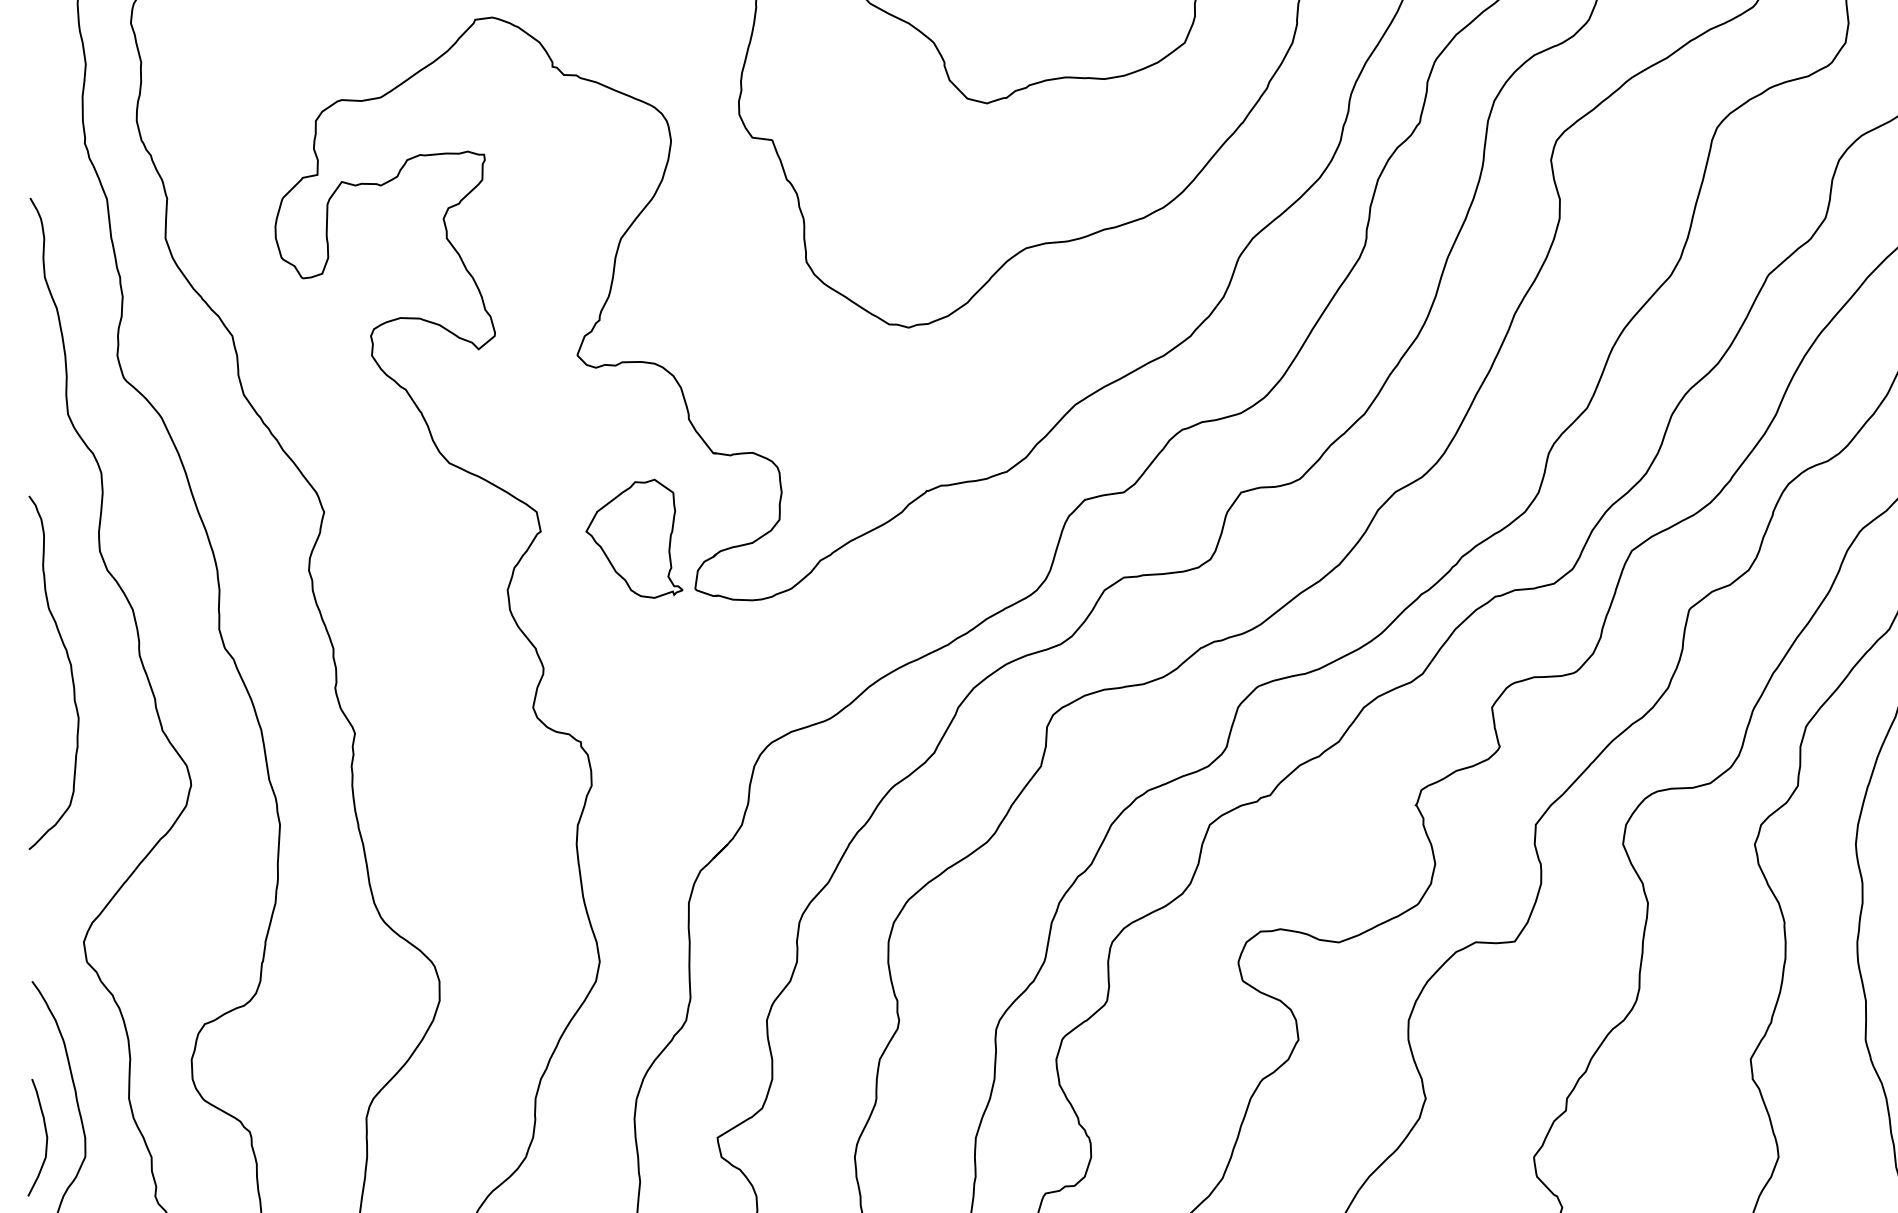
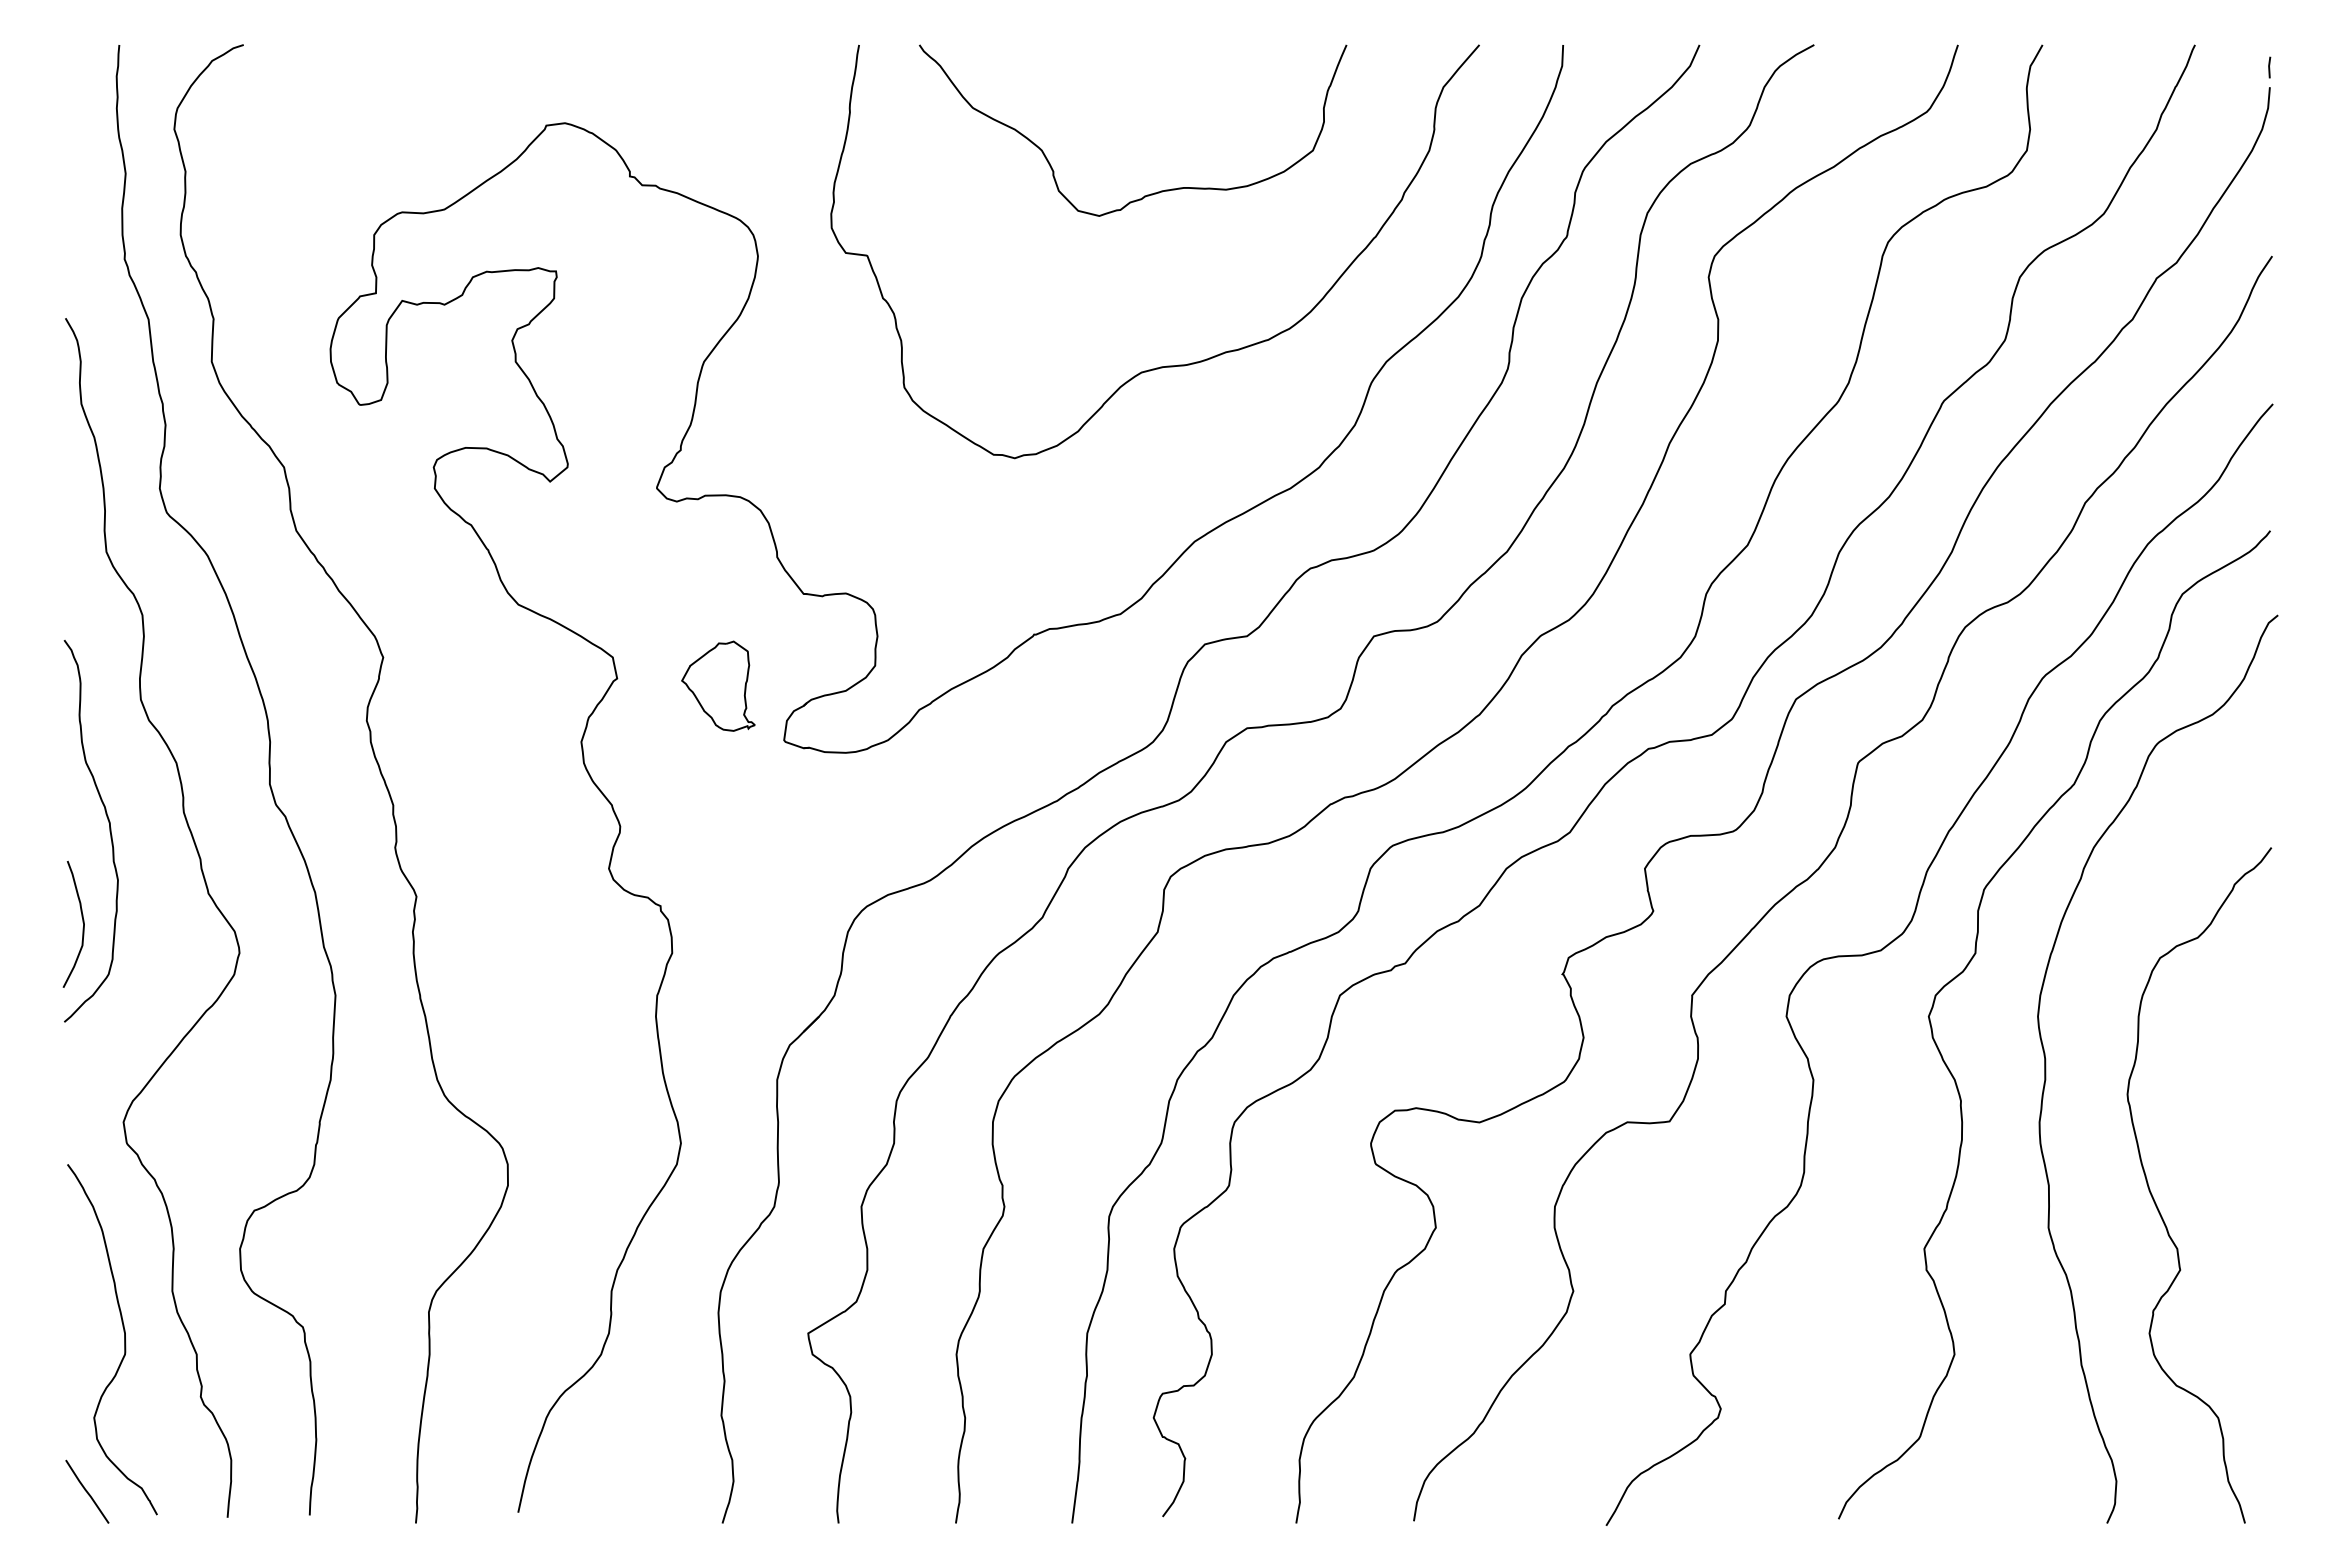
part: (634, 538) -> (718, 685), size x0.7
curve: (45, 1135) -> (82, 922), moved

